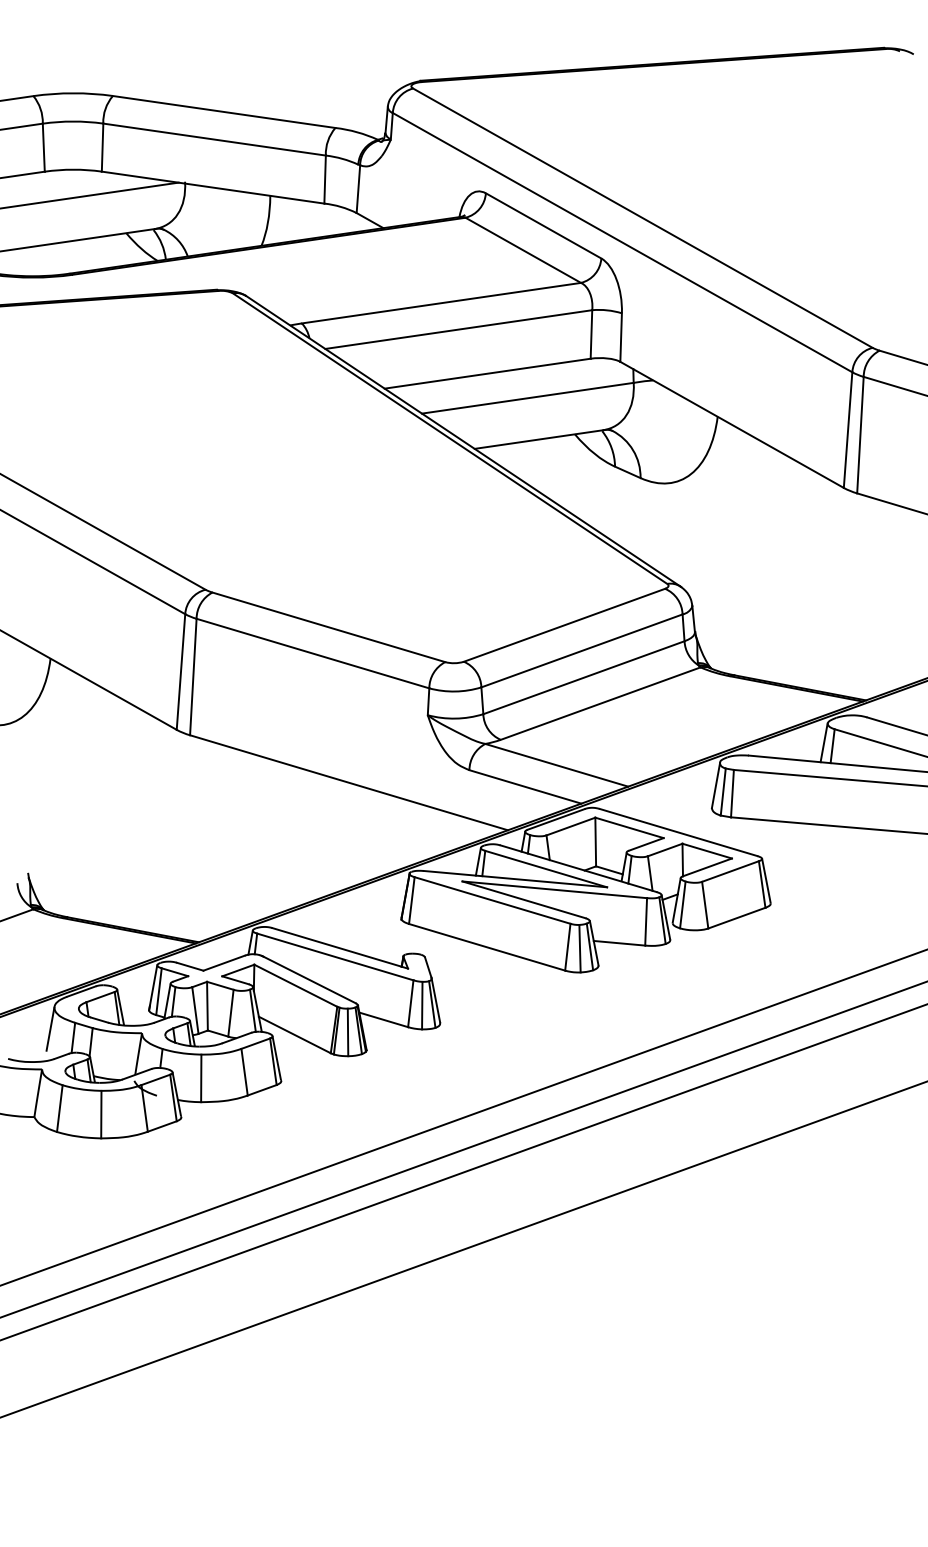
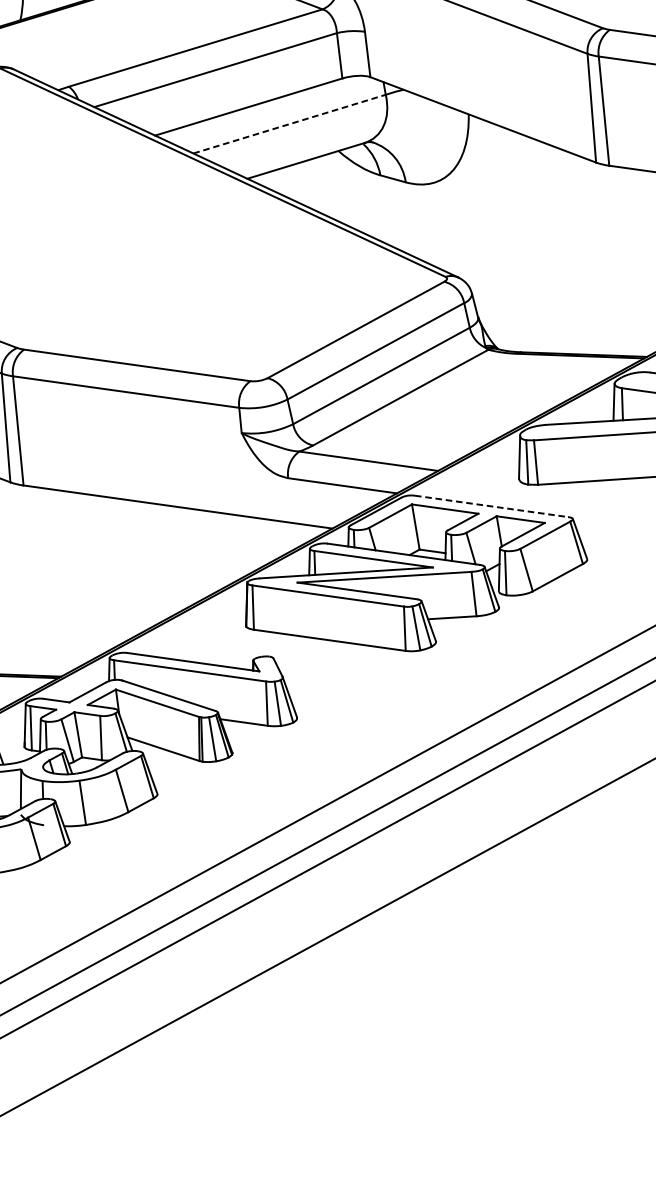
line: (527, 398) -> (289, 124), solid -> dashed
line: (679, 832) -> (492, 506), solid -> dashed

